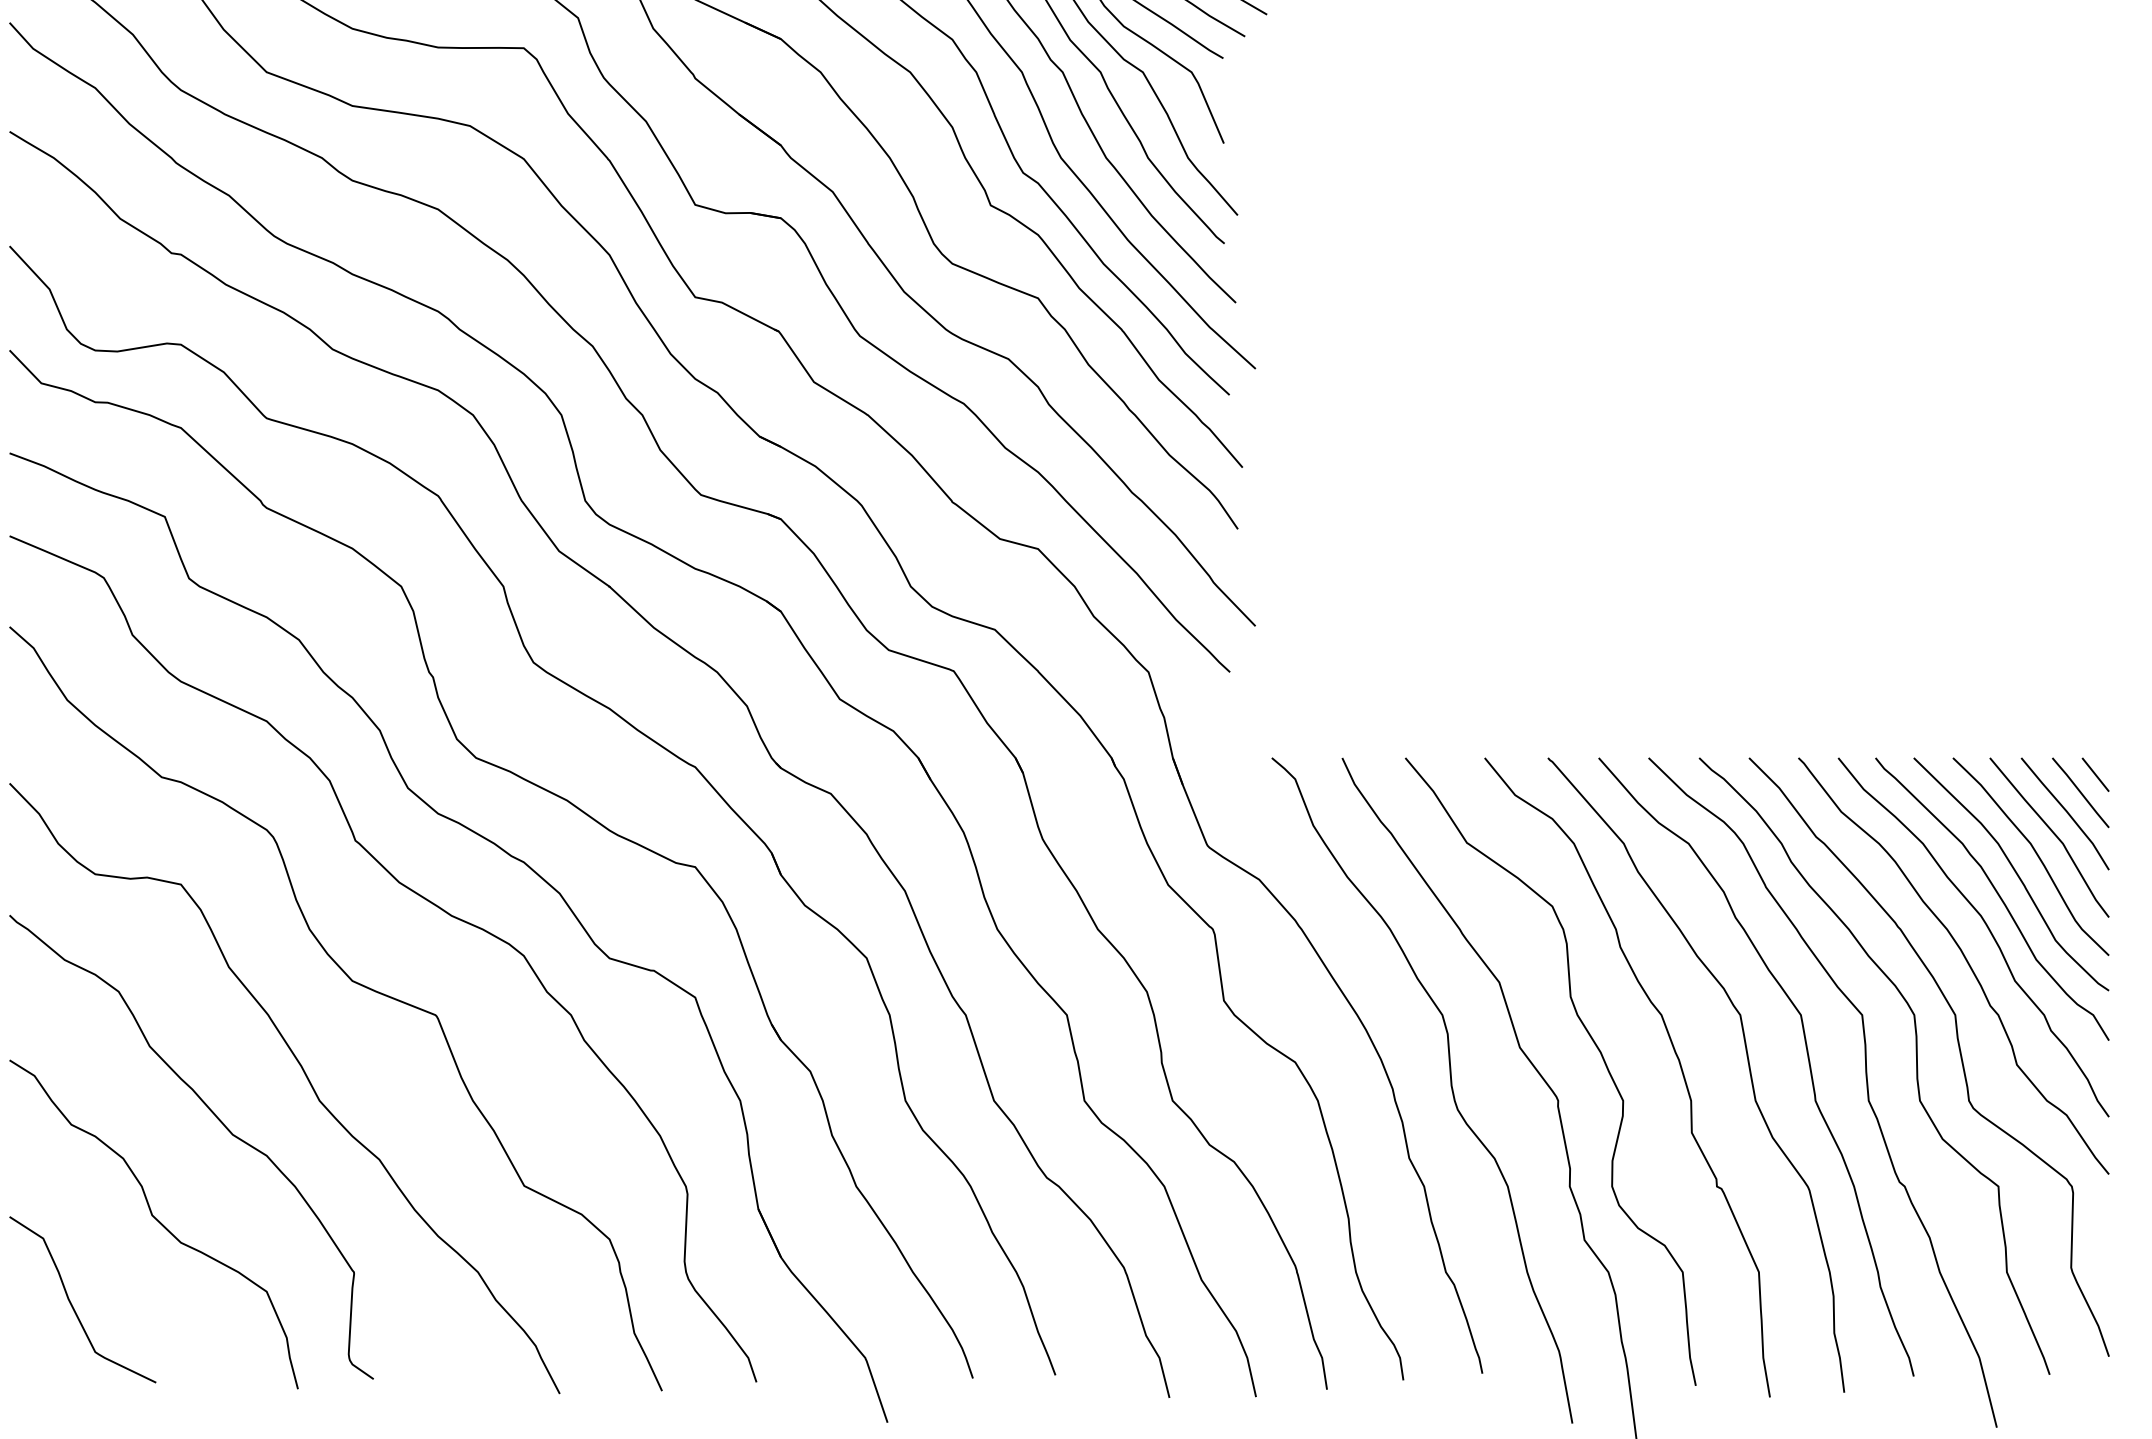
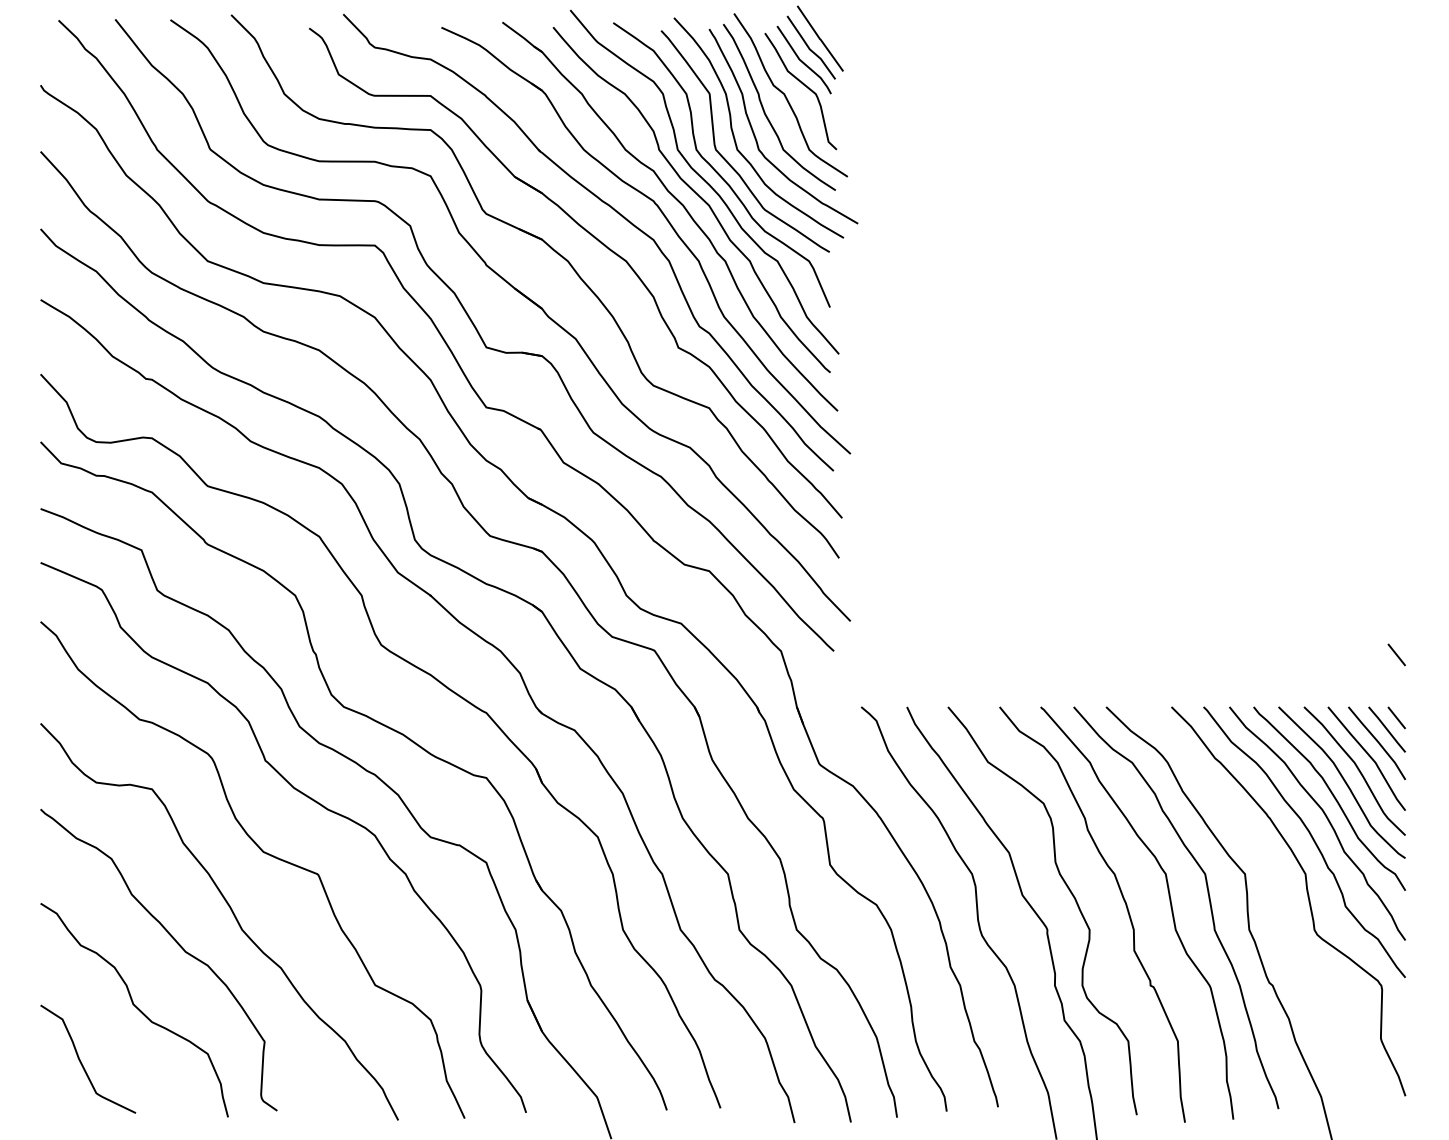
line: (2095, 677) -> (1396, 654), added
curve: (1915, 1066) -> (1279, 907), removed

